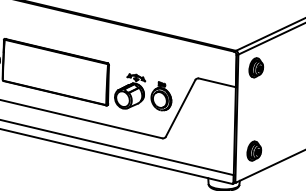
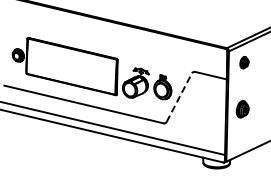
part: (256, 67) -> (244, 62), size x0.7
line: (180, 108) -> (179, 97), solid -> dashed
part: (254, 151) -> (242, 109), moved

